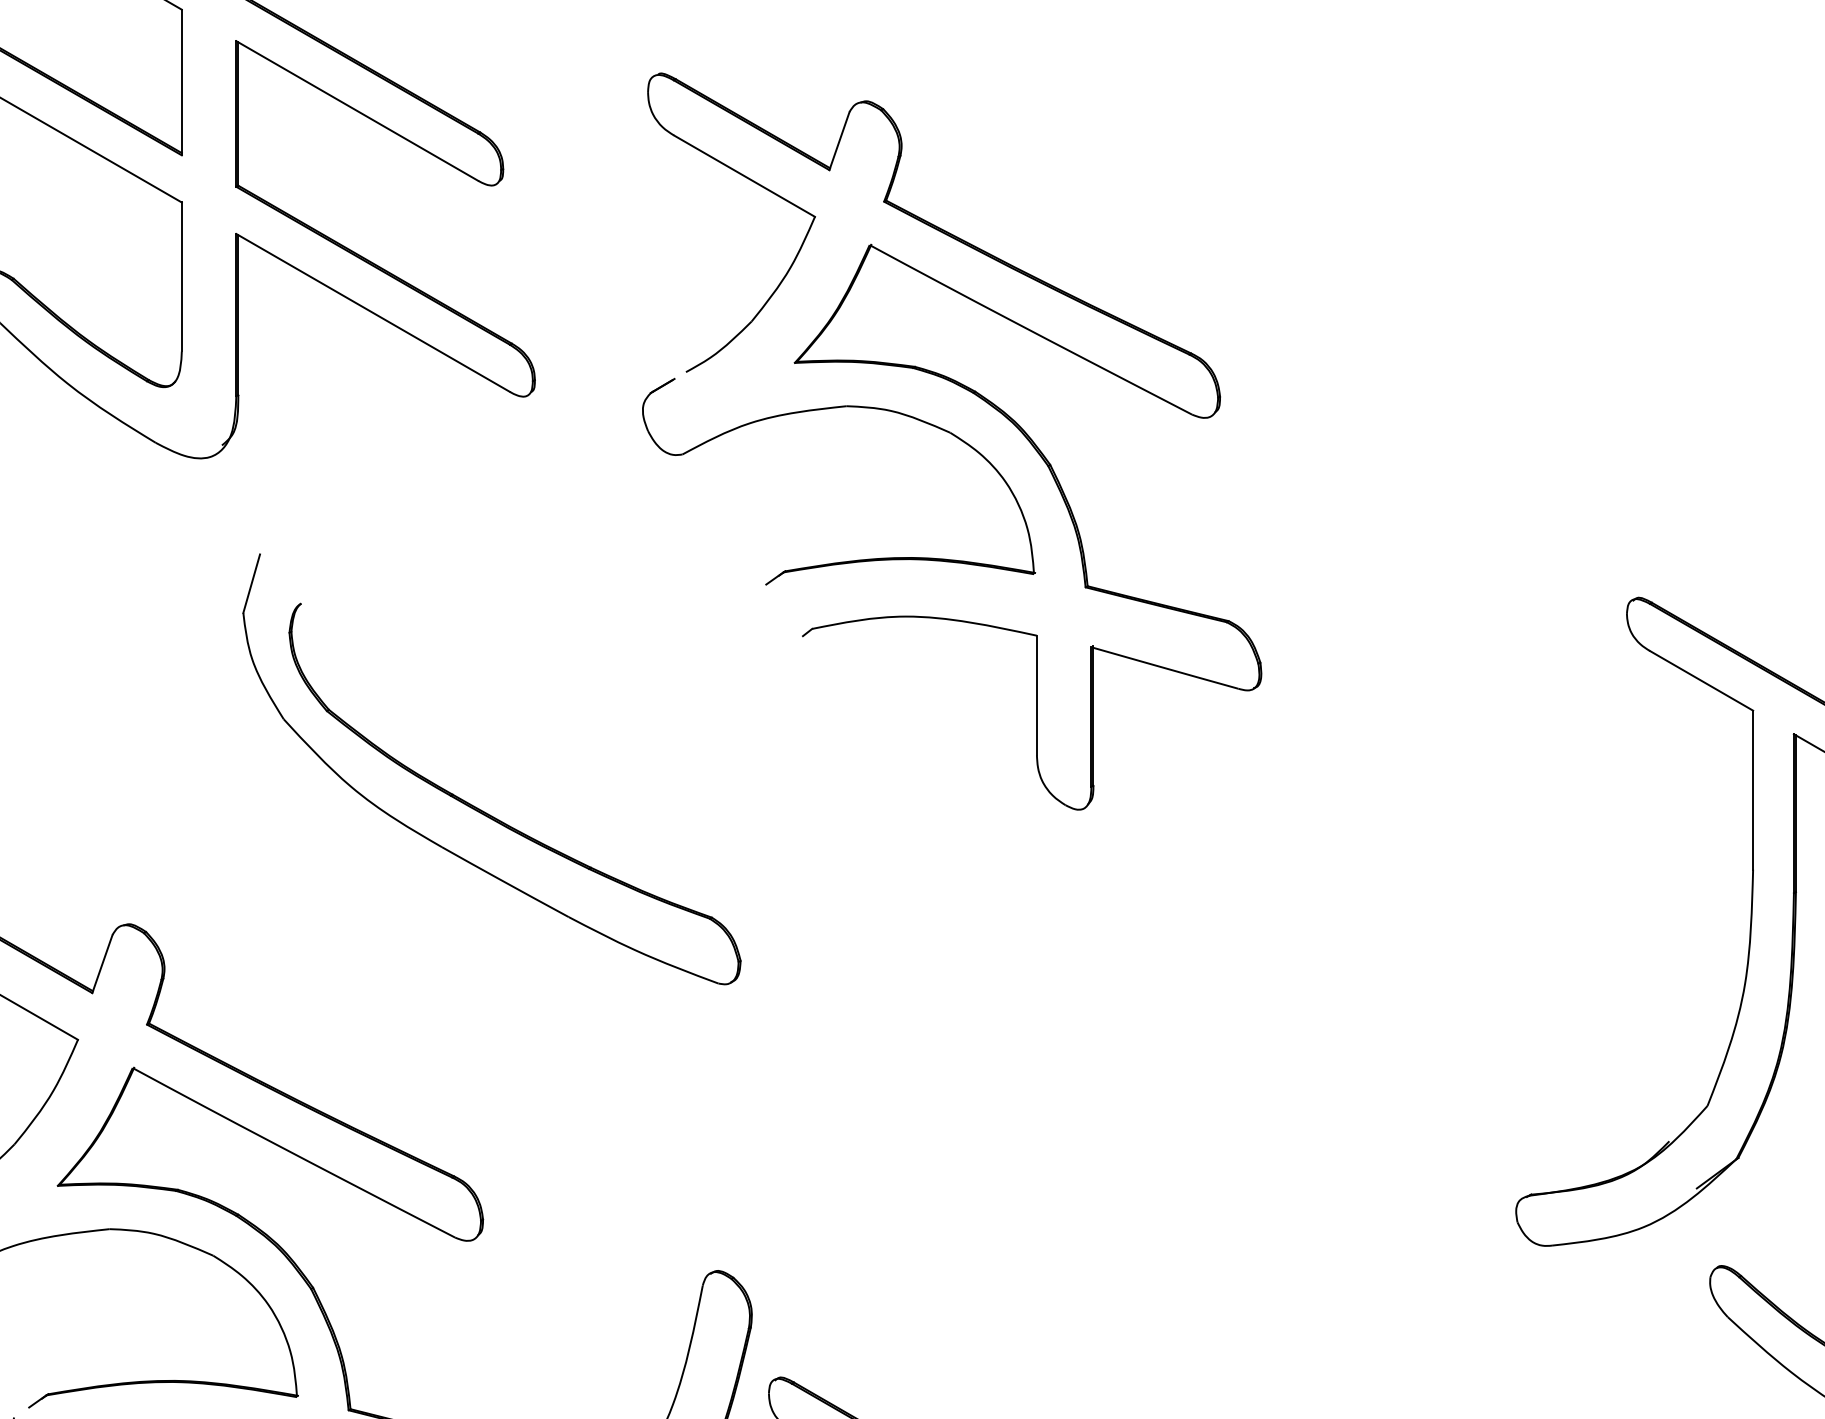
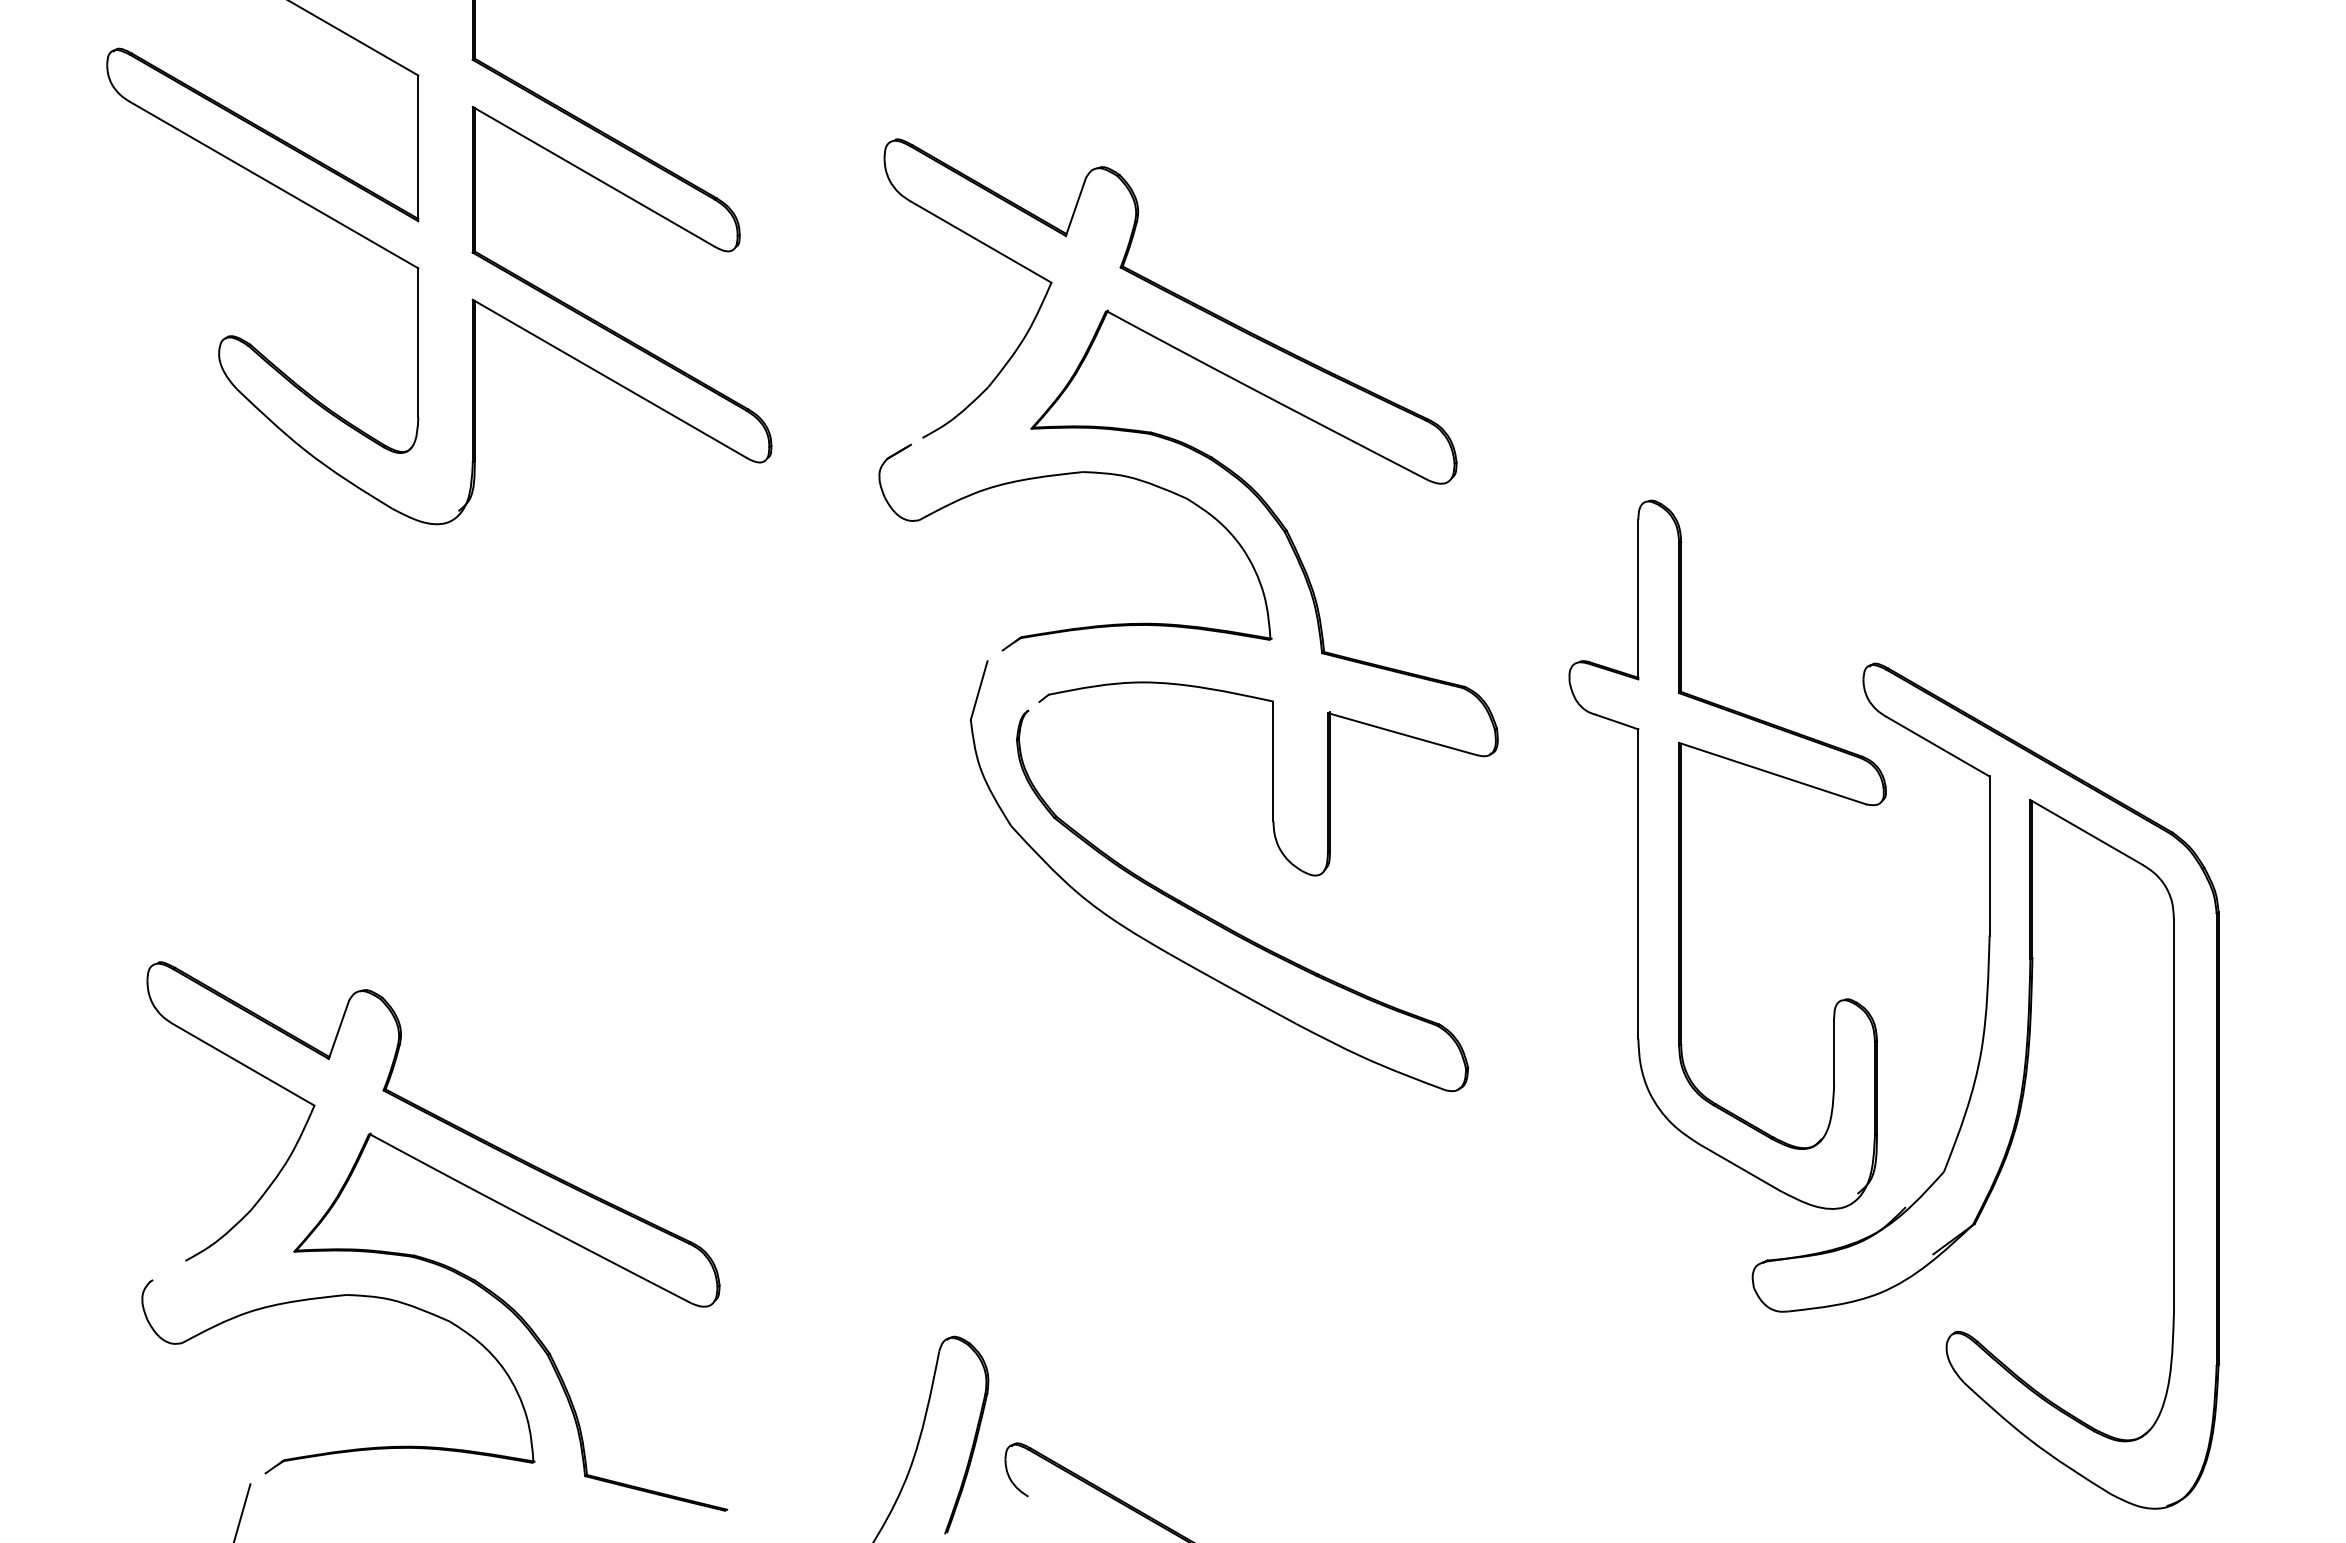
part: (1445, 788) -> (1681, 854), added
part: (473, 804) -> (1200, 911), moved

